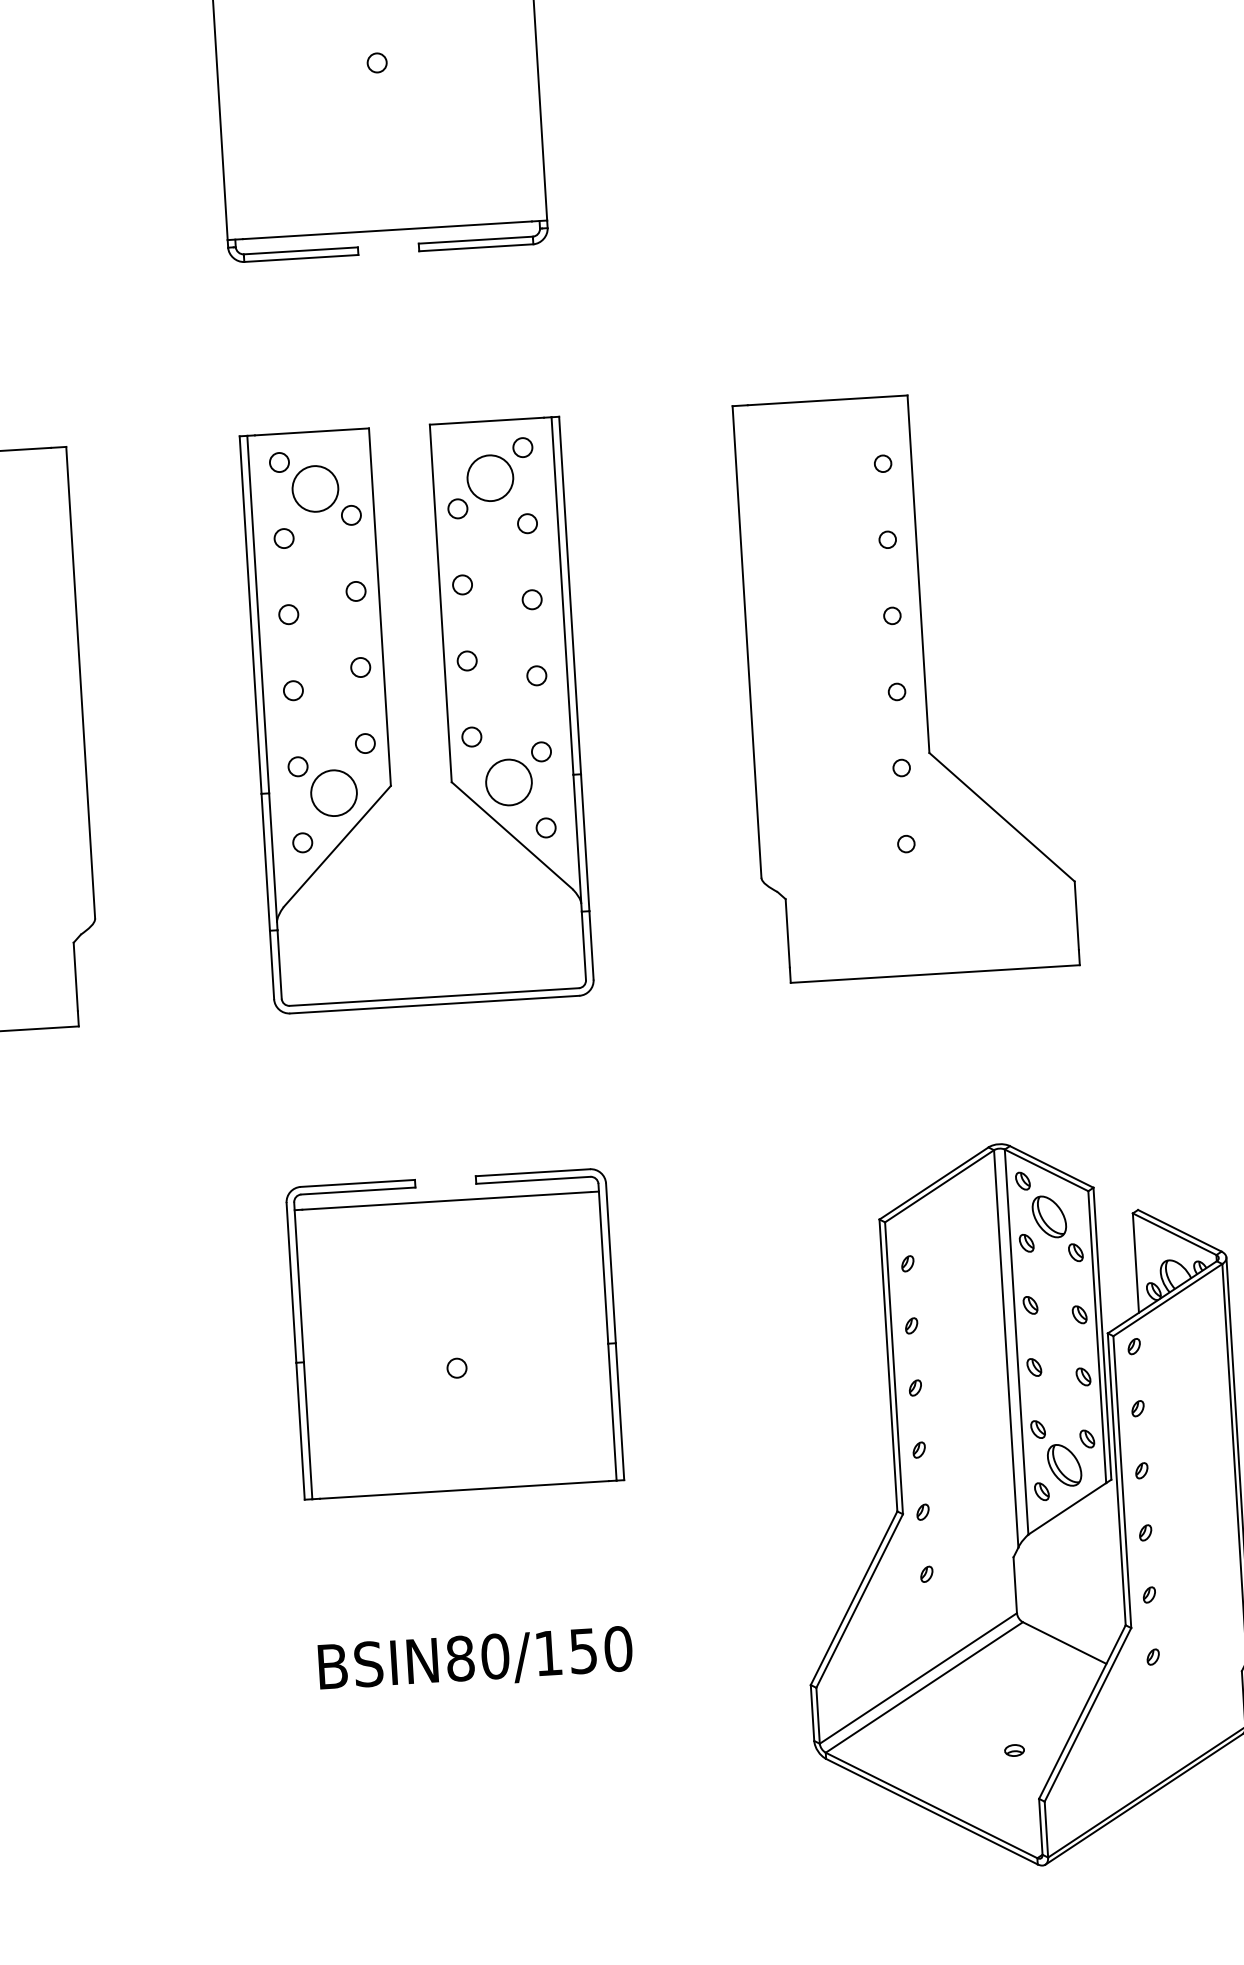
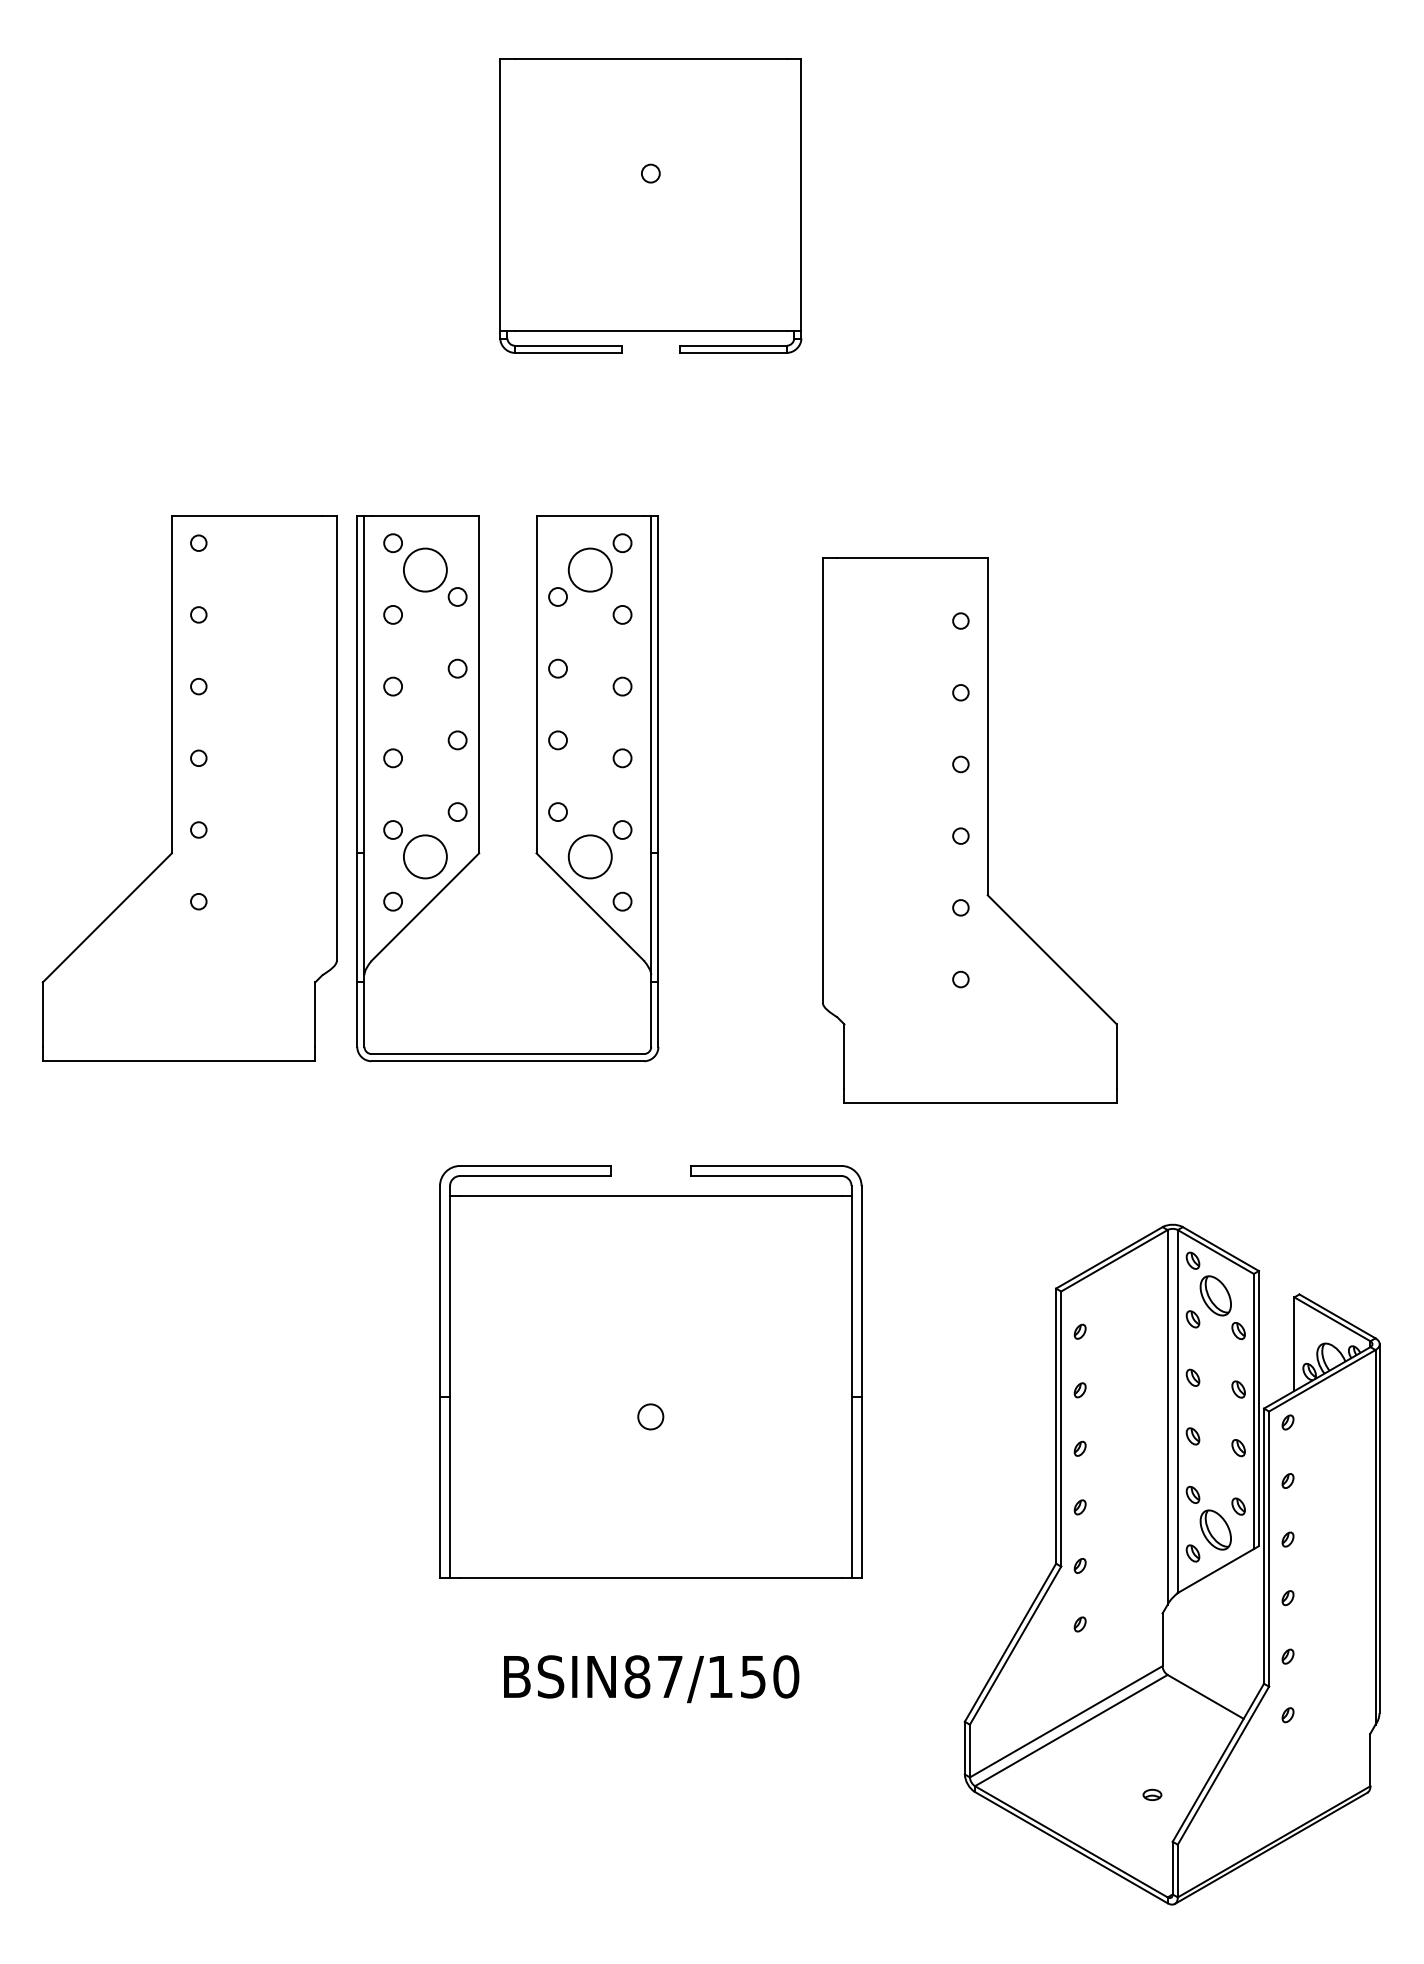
part: (905, 685) -> (969, 830), moved
part: (387, 717) -> (479, 788), moved
part: (454, 1333) -> (650, 1371), size x1.4
text: (495, 1656) -> (670, 1676), BSIN80/150 -> BSIN87/150

